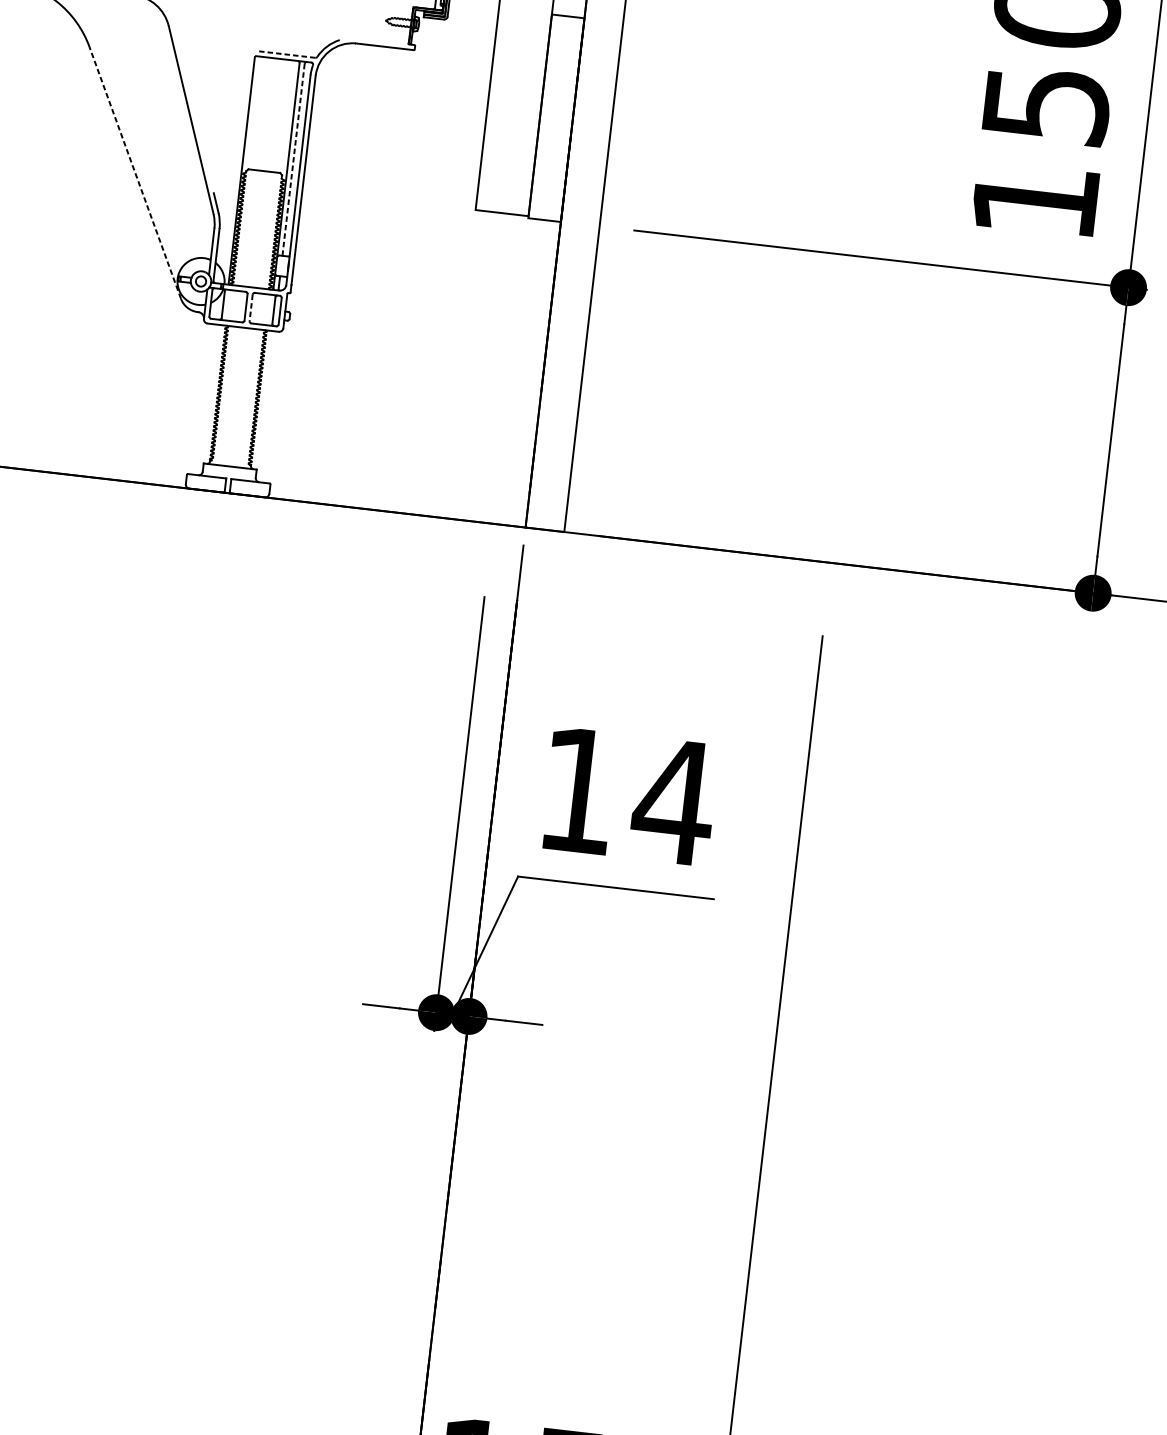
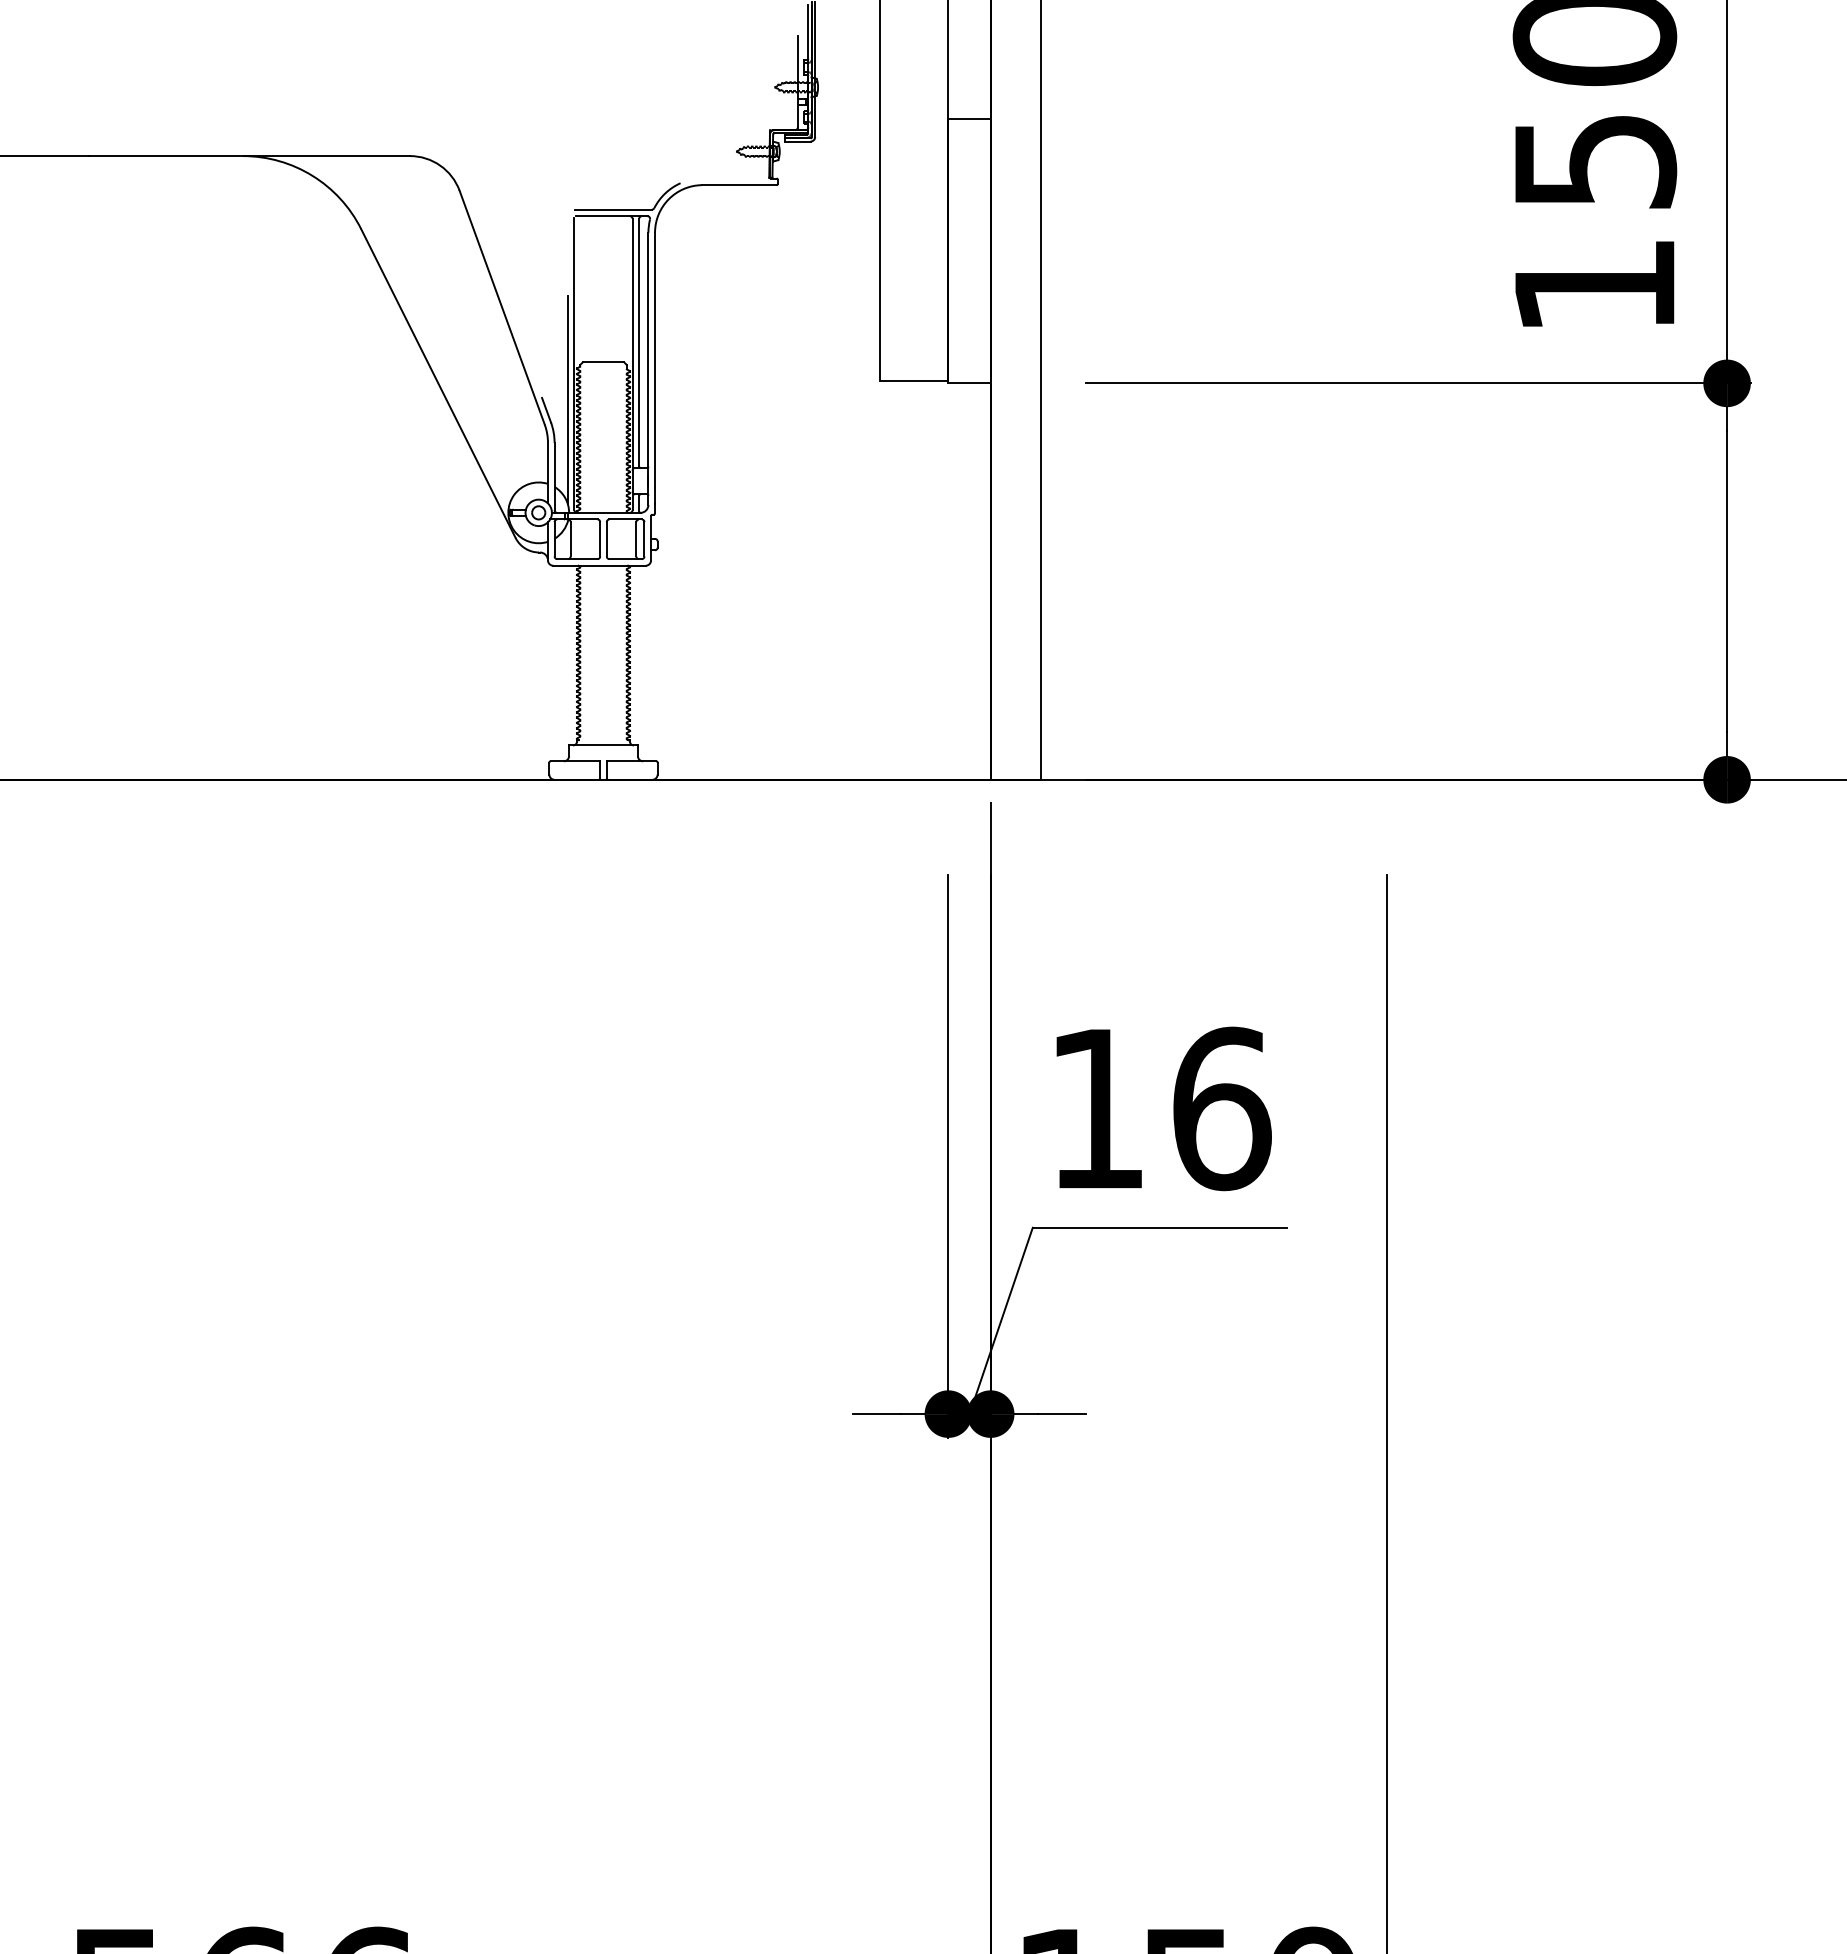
line: (284, 54) -> (612, 209), dashed -> solid
line: (293, 159) -> (639, 342), dashed -> solid
line: (135, 172) -> (438, 383), dashed -> solid
line: (233, 197) -> (567, 400), added
line: (250, 308) -> (606, 539), dashed -> solid
text: (674, 801) -> (1221, 1108), 14 -> 16

